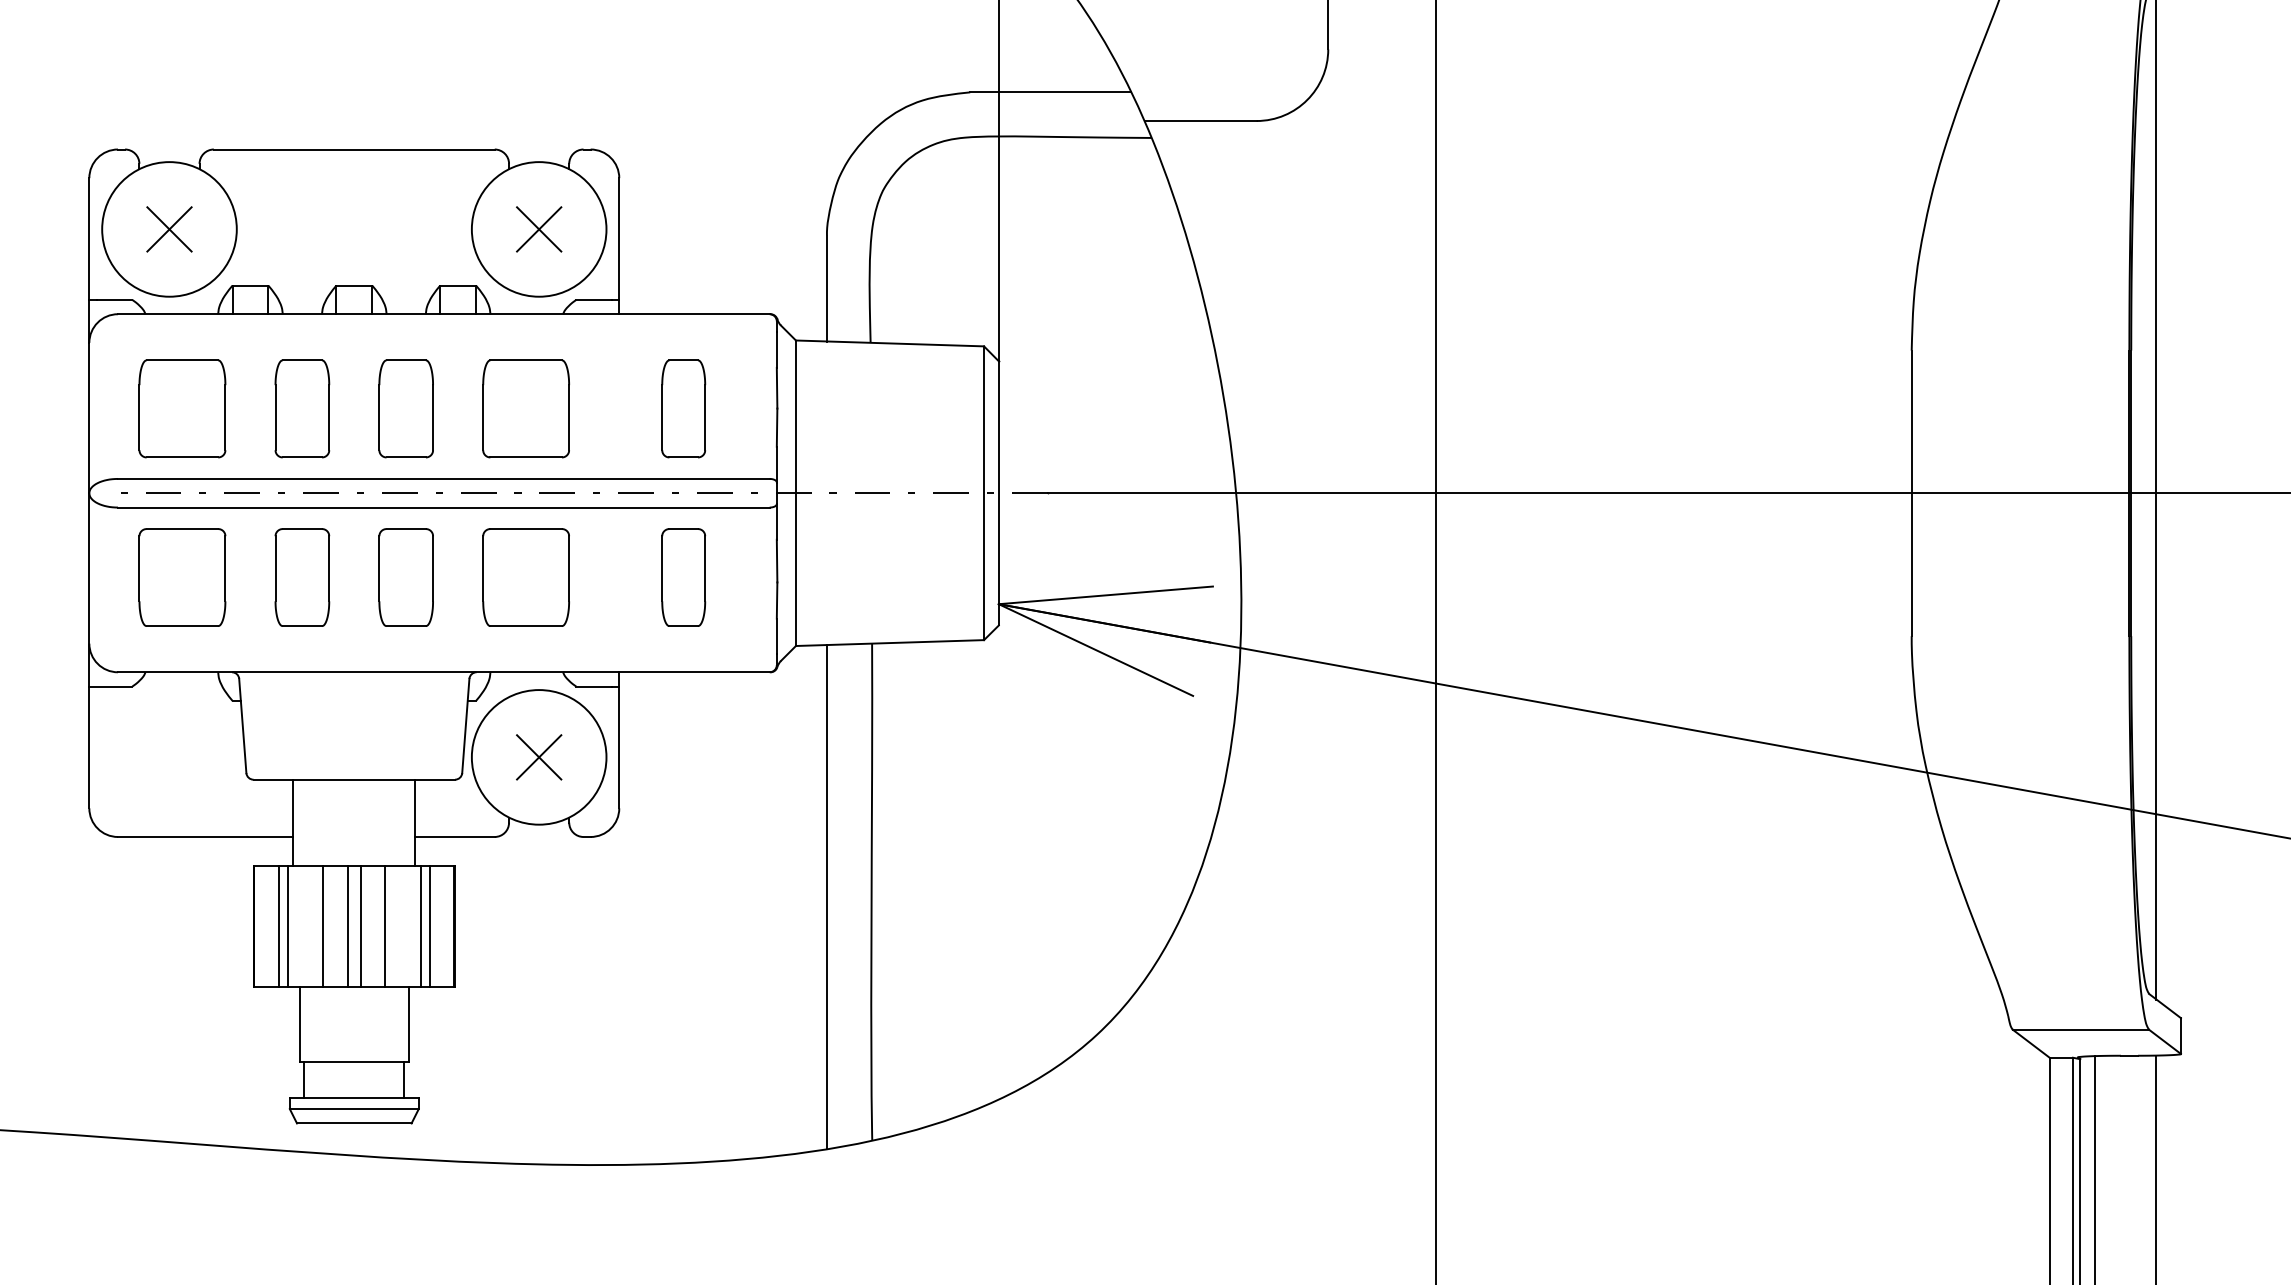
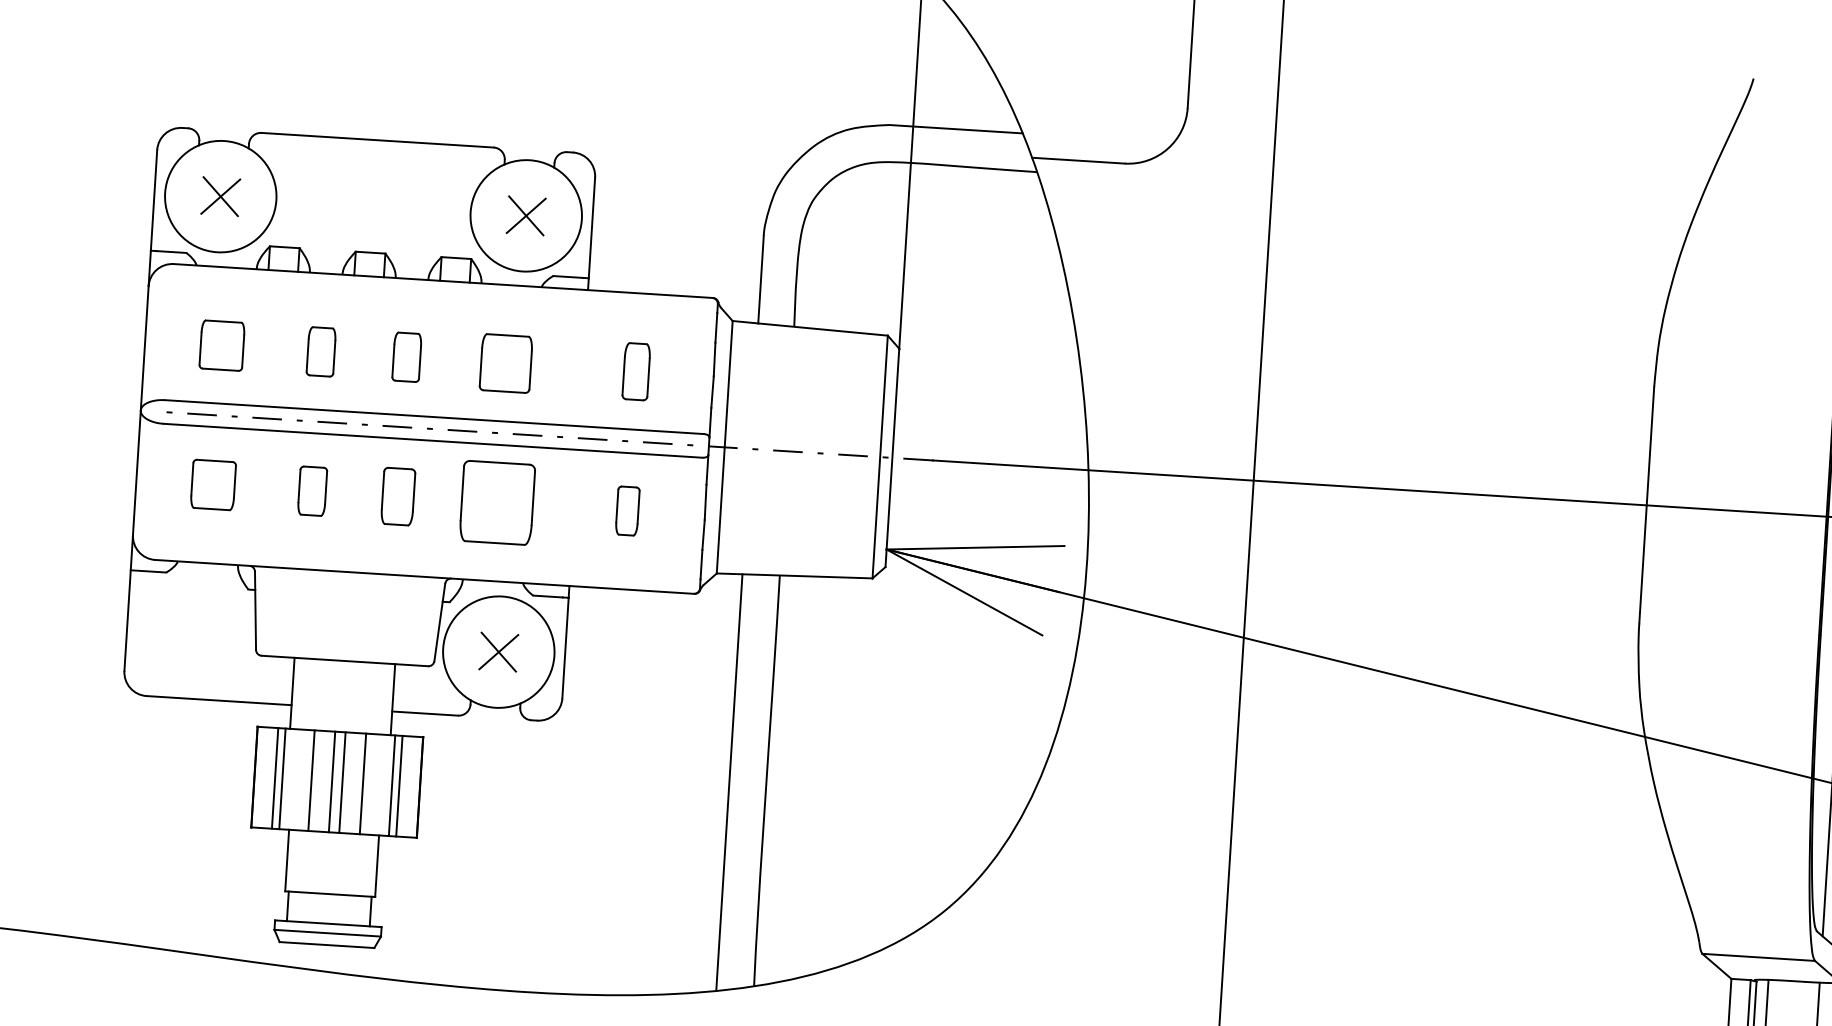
part: (182, 408) -> (222, 345), size x0.6
part: (302, 408) -> (321, 351), size x0.6
part: (405, 408) -> (406, 356), size x0.6
part: (525, 408) -> (505, 363), size x0.7
part: (683, 408) -> (636, 371), size x0.7
part: (182, 577) -> (213, 484), size x0.6
part: (302, 577) -> (312, 491), size x0.6
part: (405, 577) -> (397, 496), size x0.7
part: (683, 577) -> (627, 511), size x0.6

